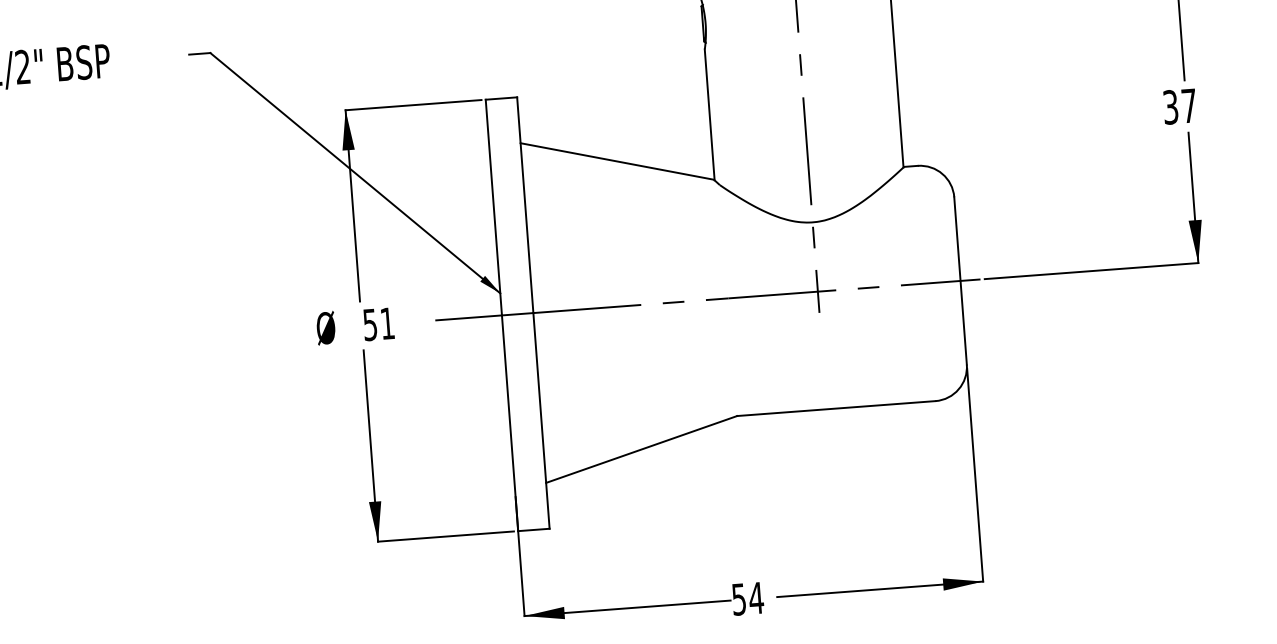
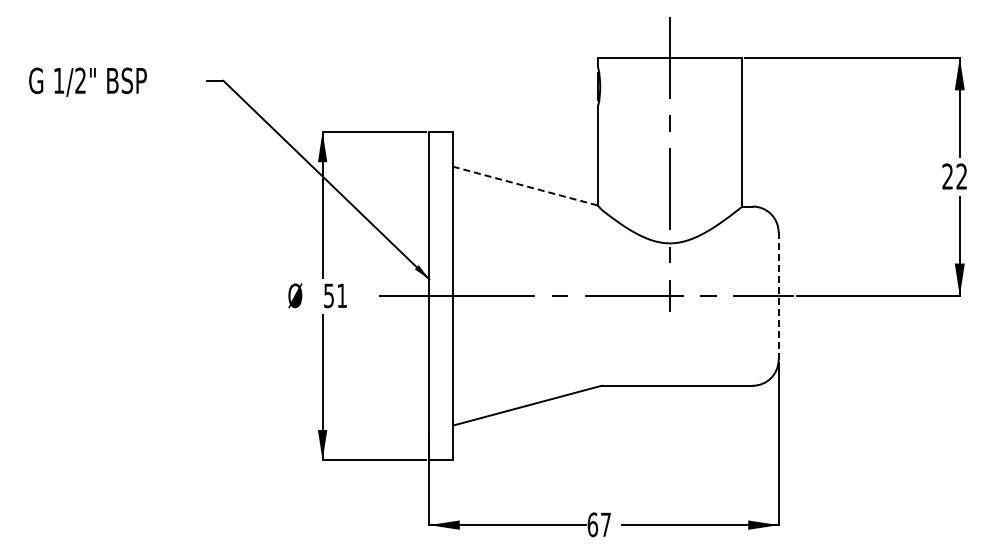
text: (1179, 106) -> (954, 176), 37 -> 22
line: (617, 161) -> (525, 186), solid -> dashed
line: (960, 281) -> (778, 296), solid -> dashed
text: (747, 598) -> (599, 524), 54 -> 67

